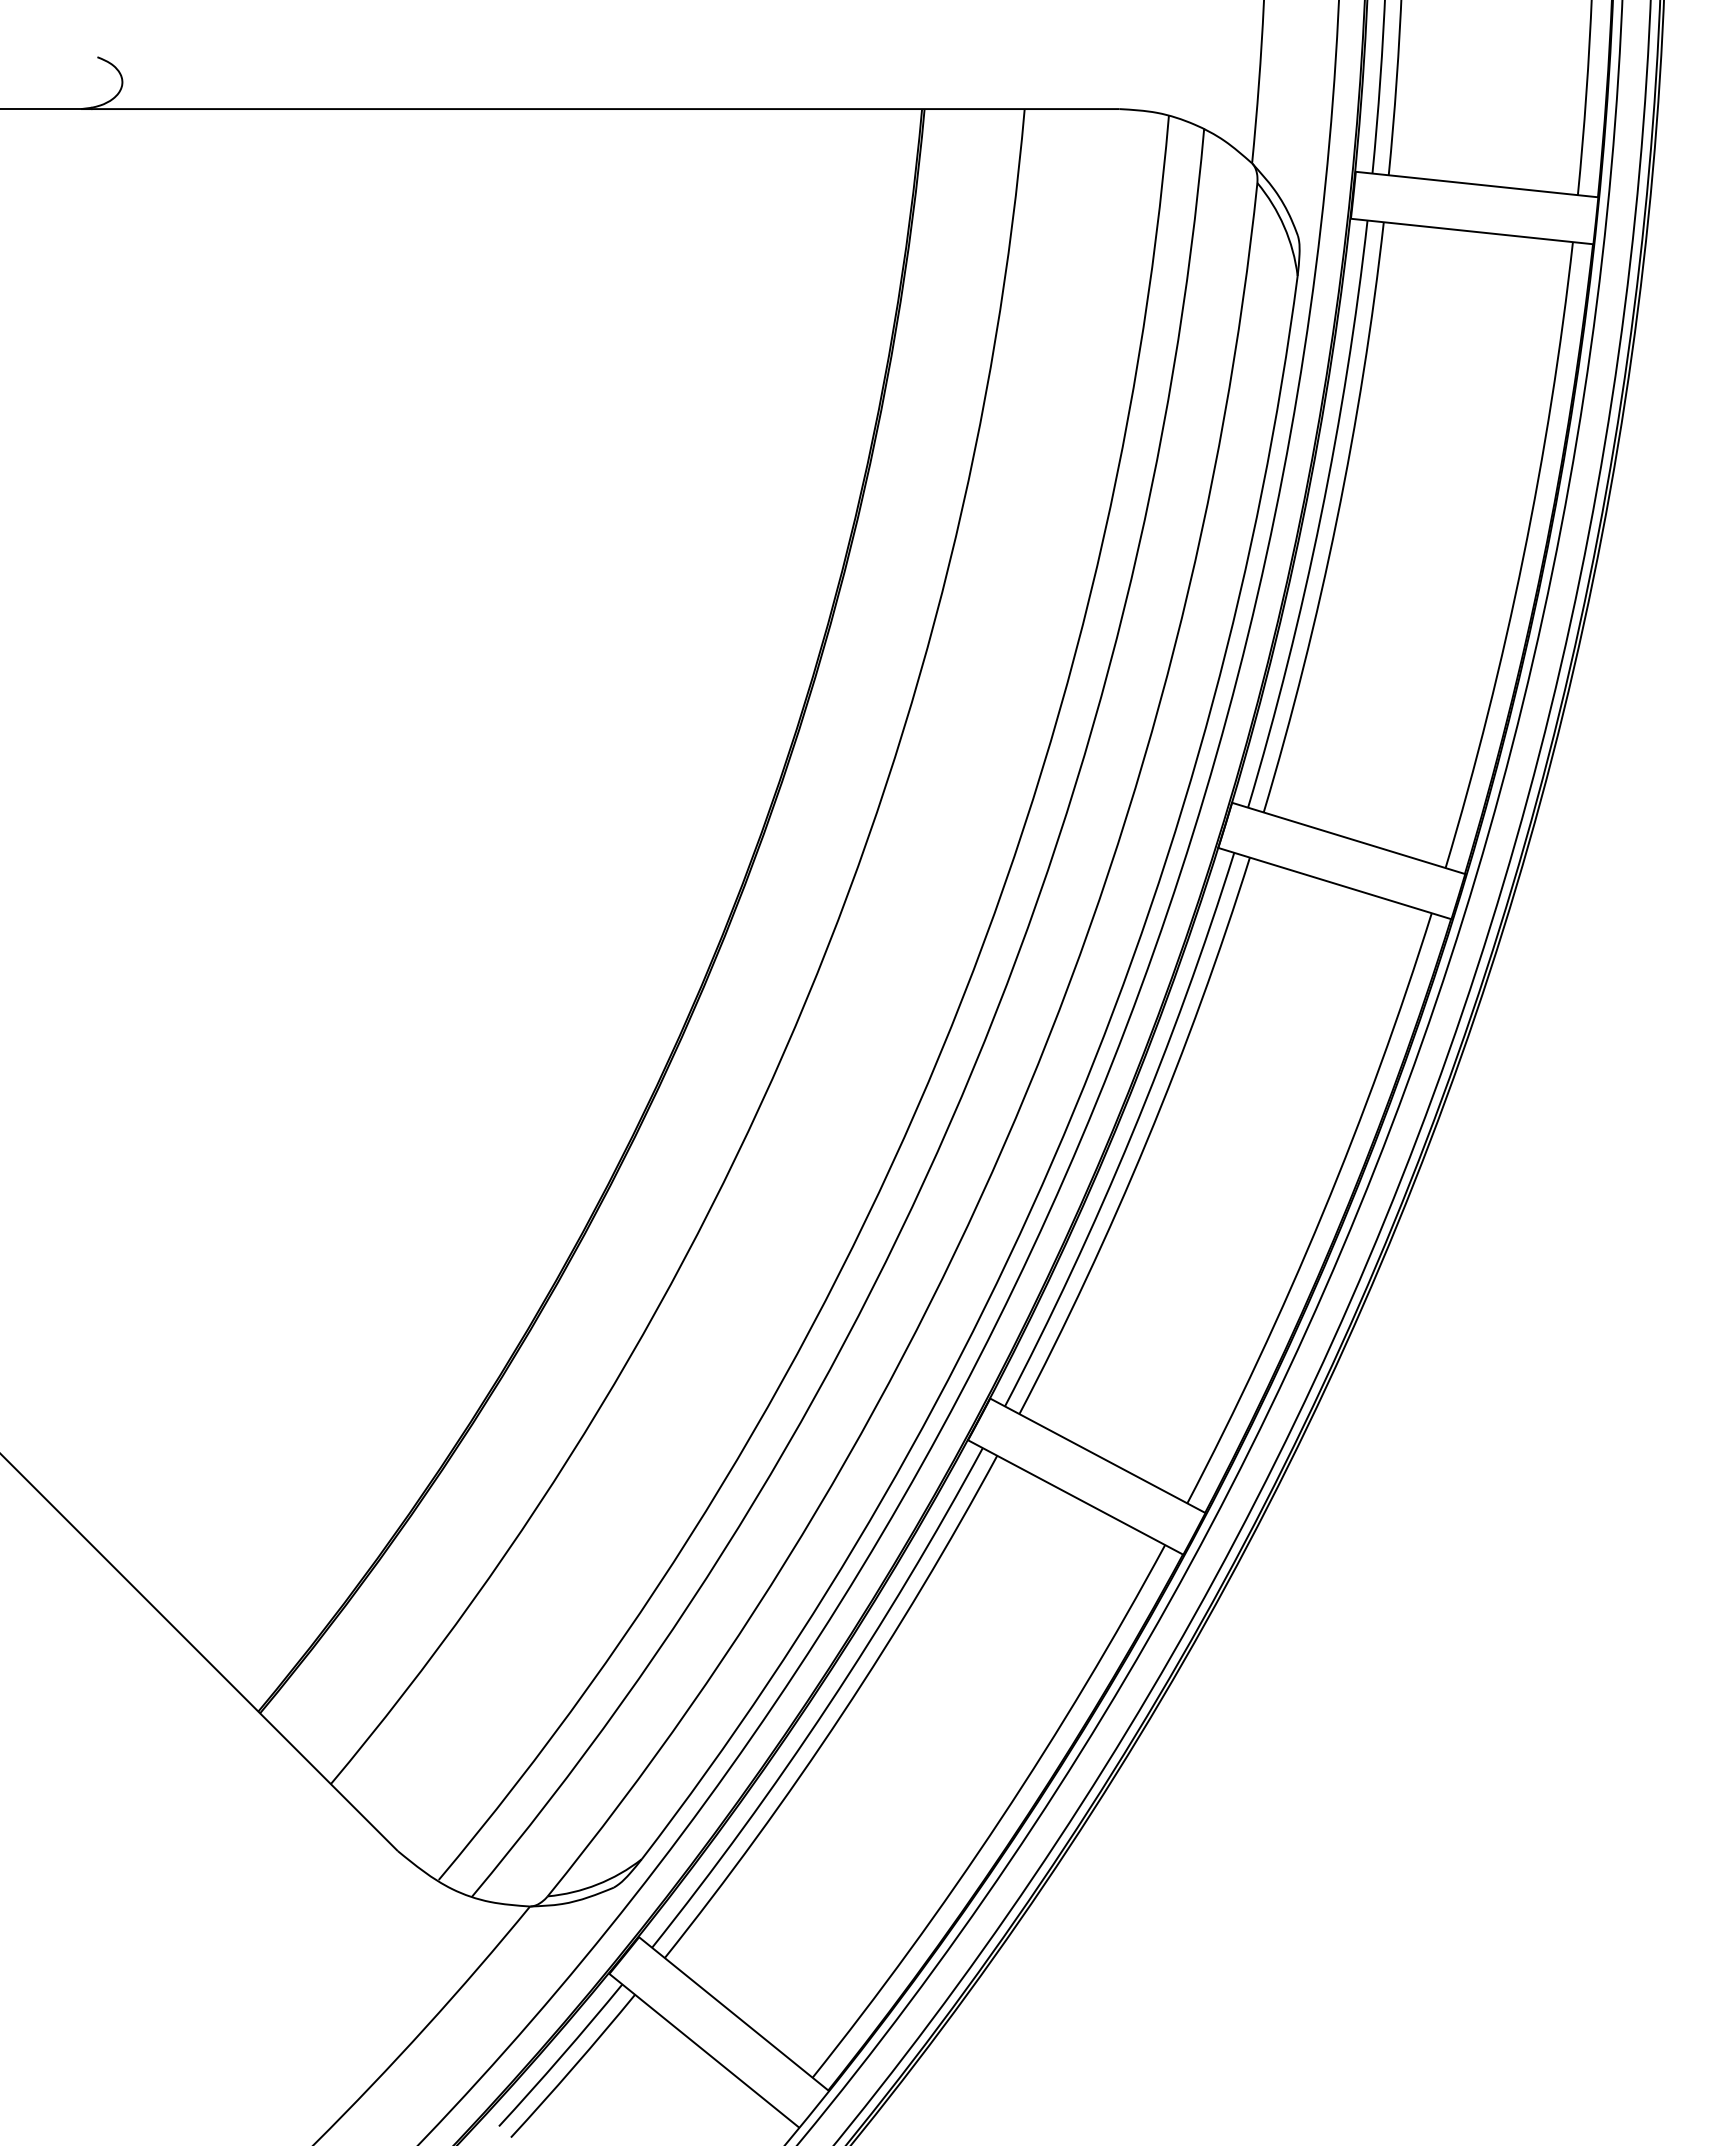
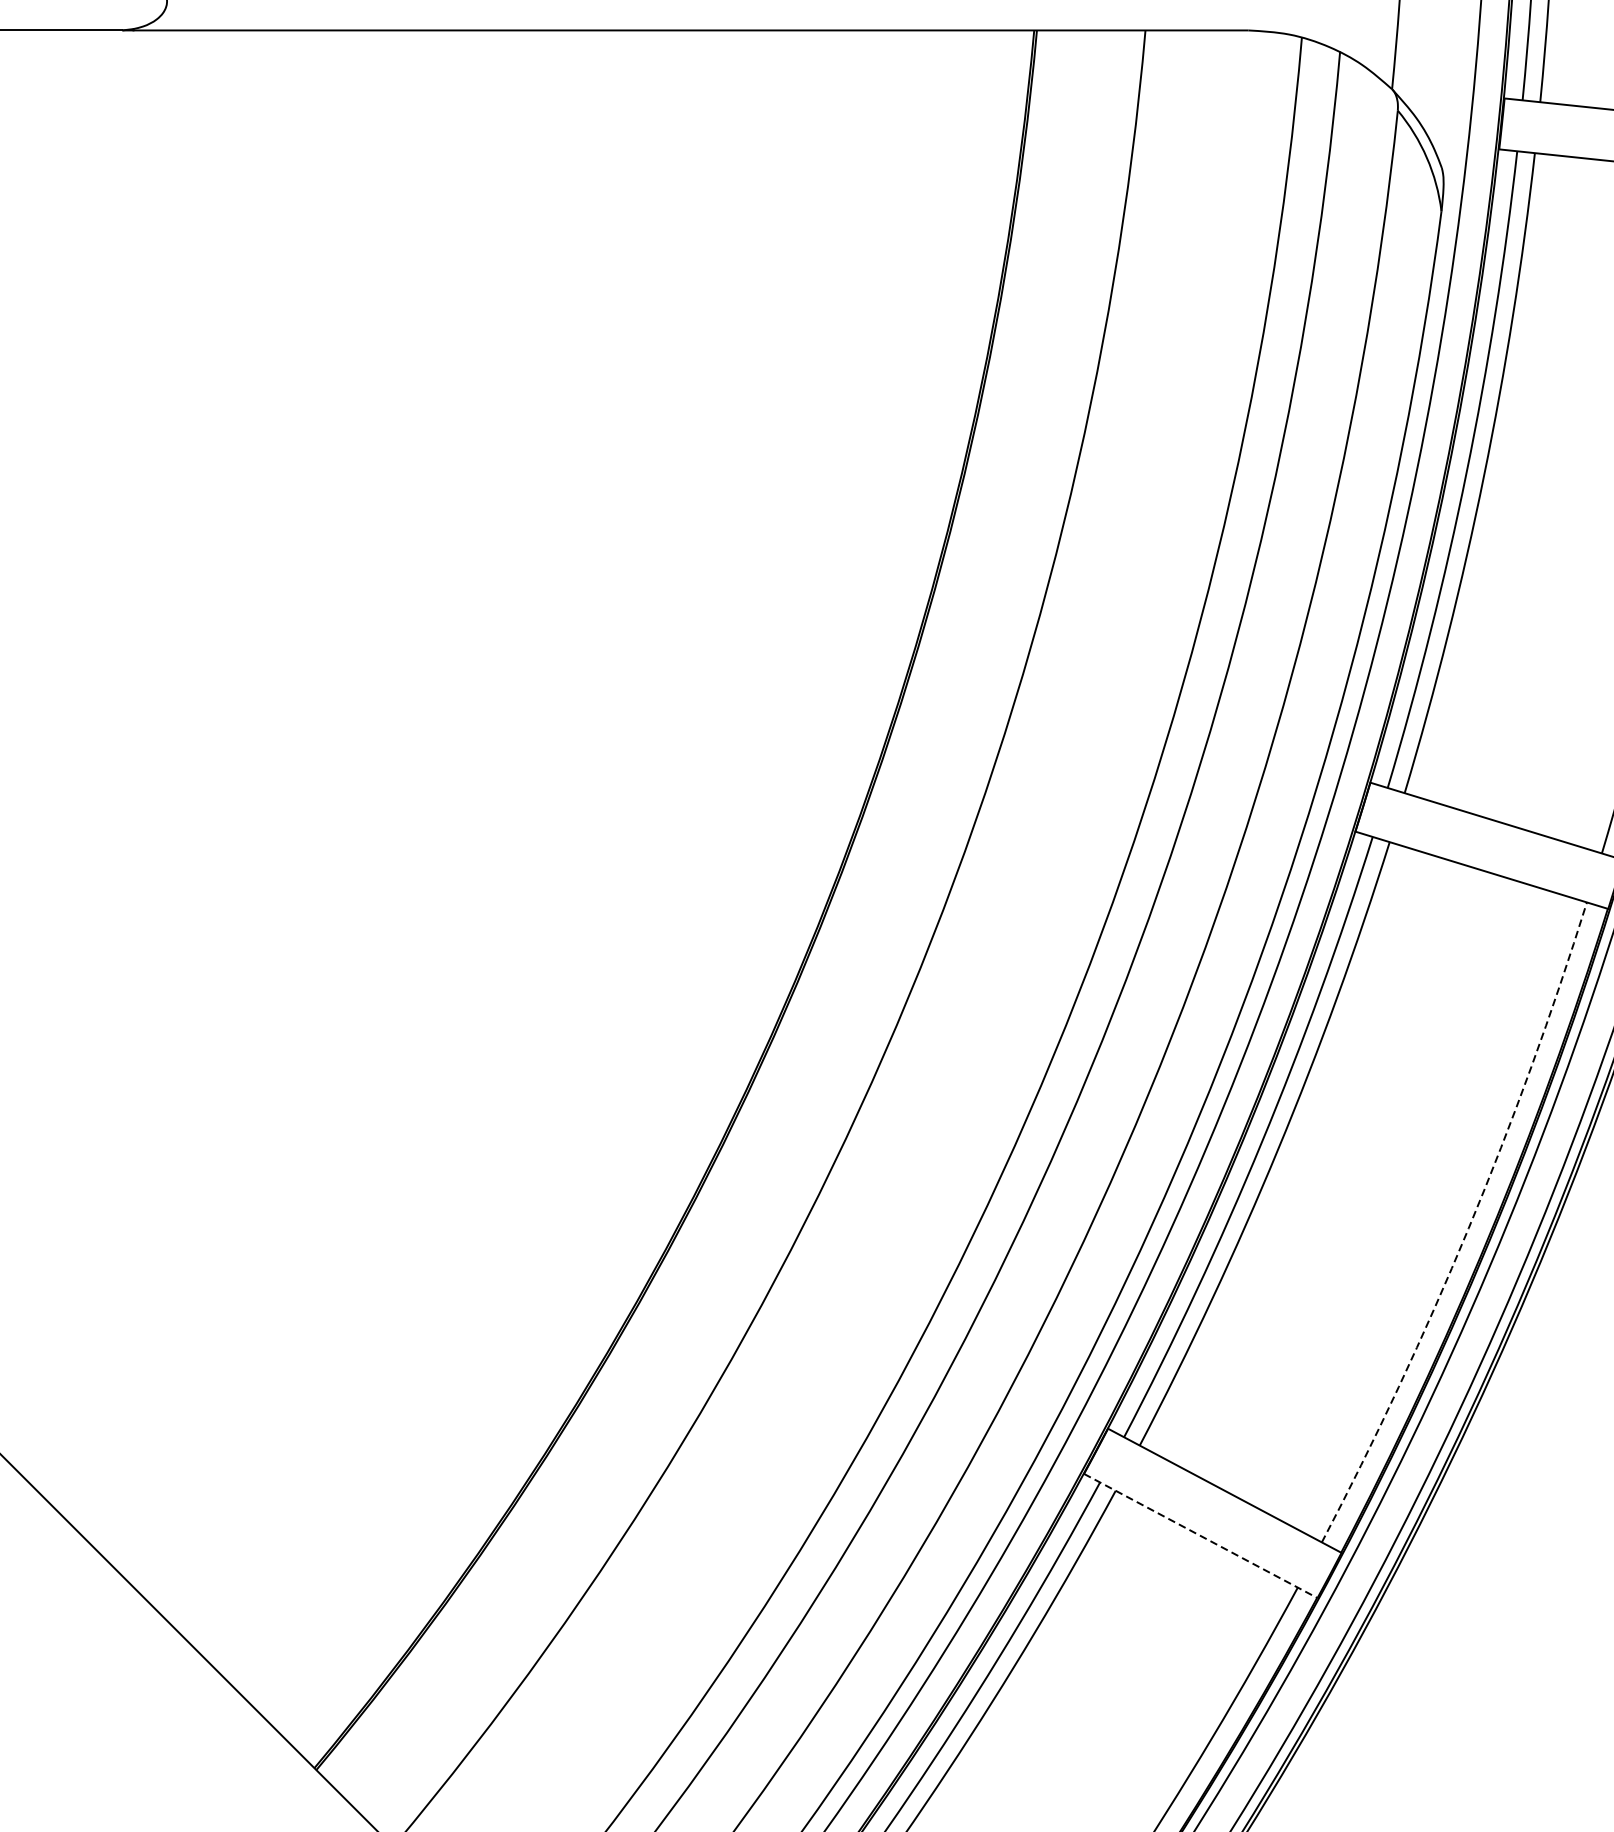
arc: (1322, 1213) -> (1468, 1228), solid -> dashed
line: (1075, 1497) -> (1200, 1536), solid -> dashed

